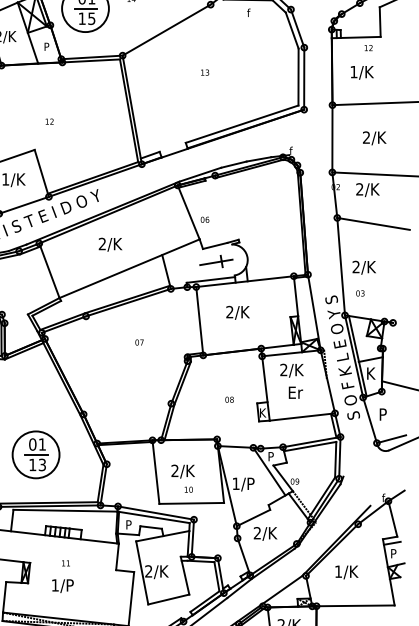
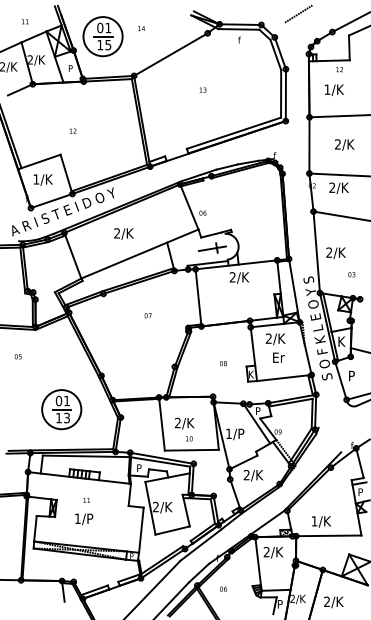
text: (359, 293) -> (351, 274), moved
text: (237, 312) -> (239, 277), moved
text: (346, 571) -> (321, 521), moved

